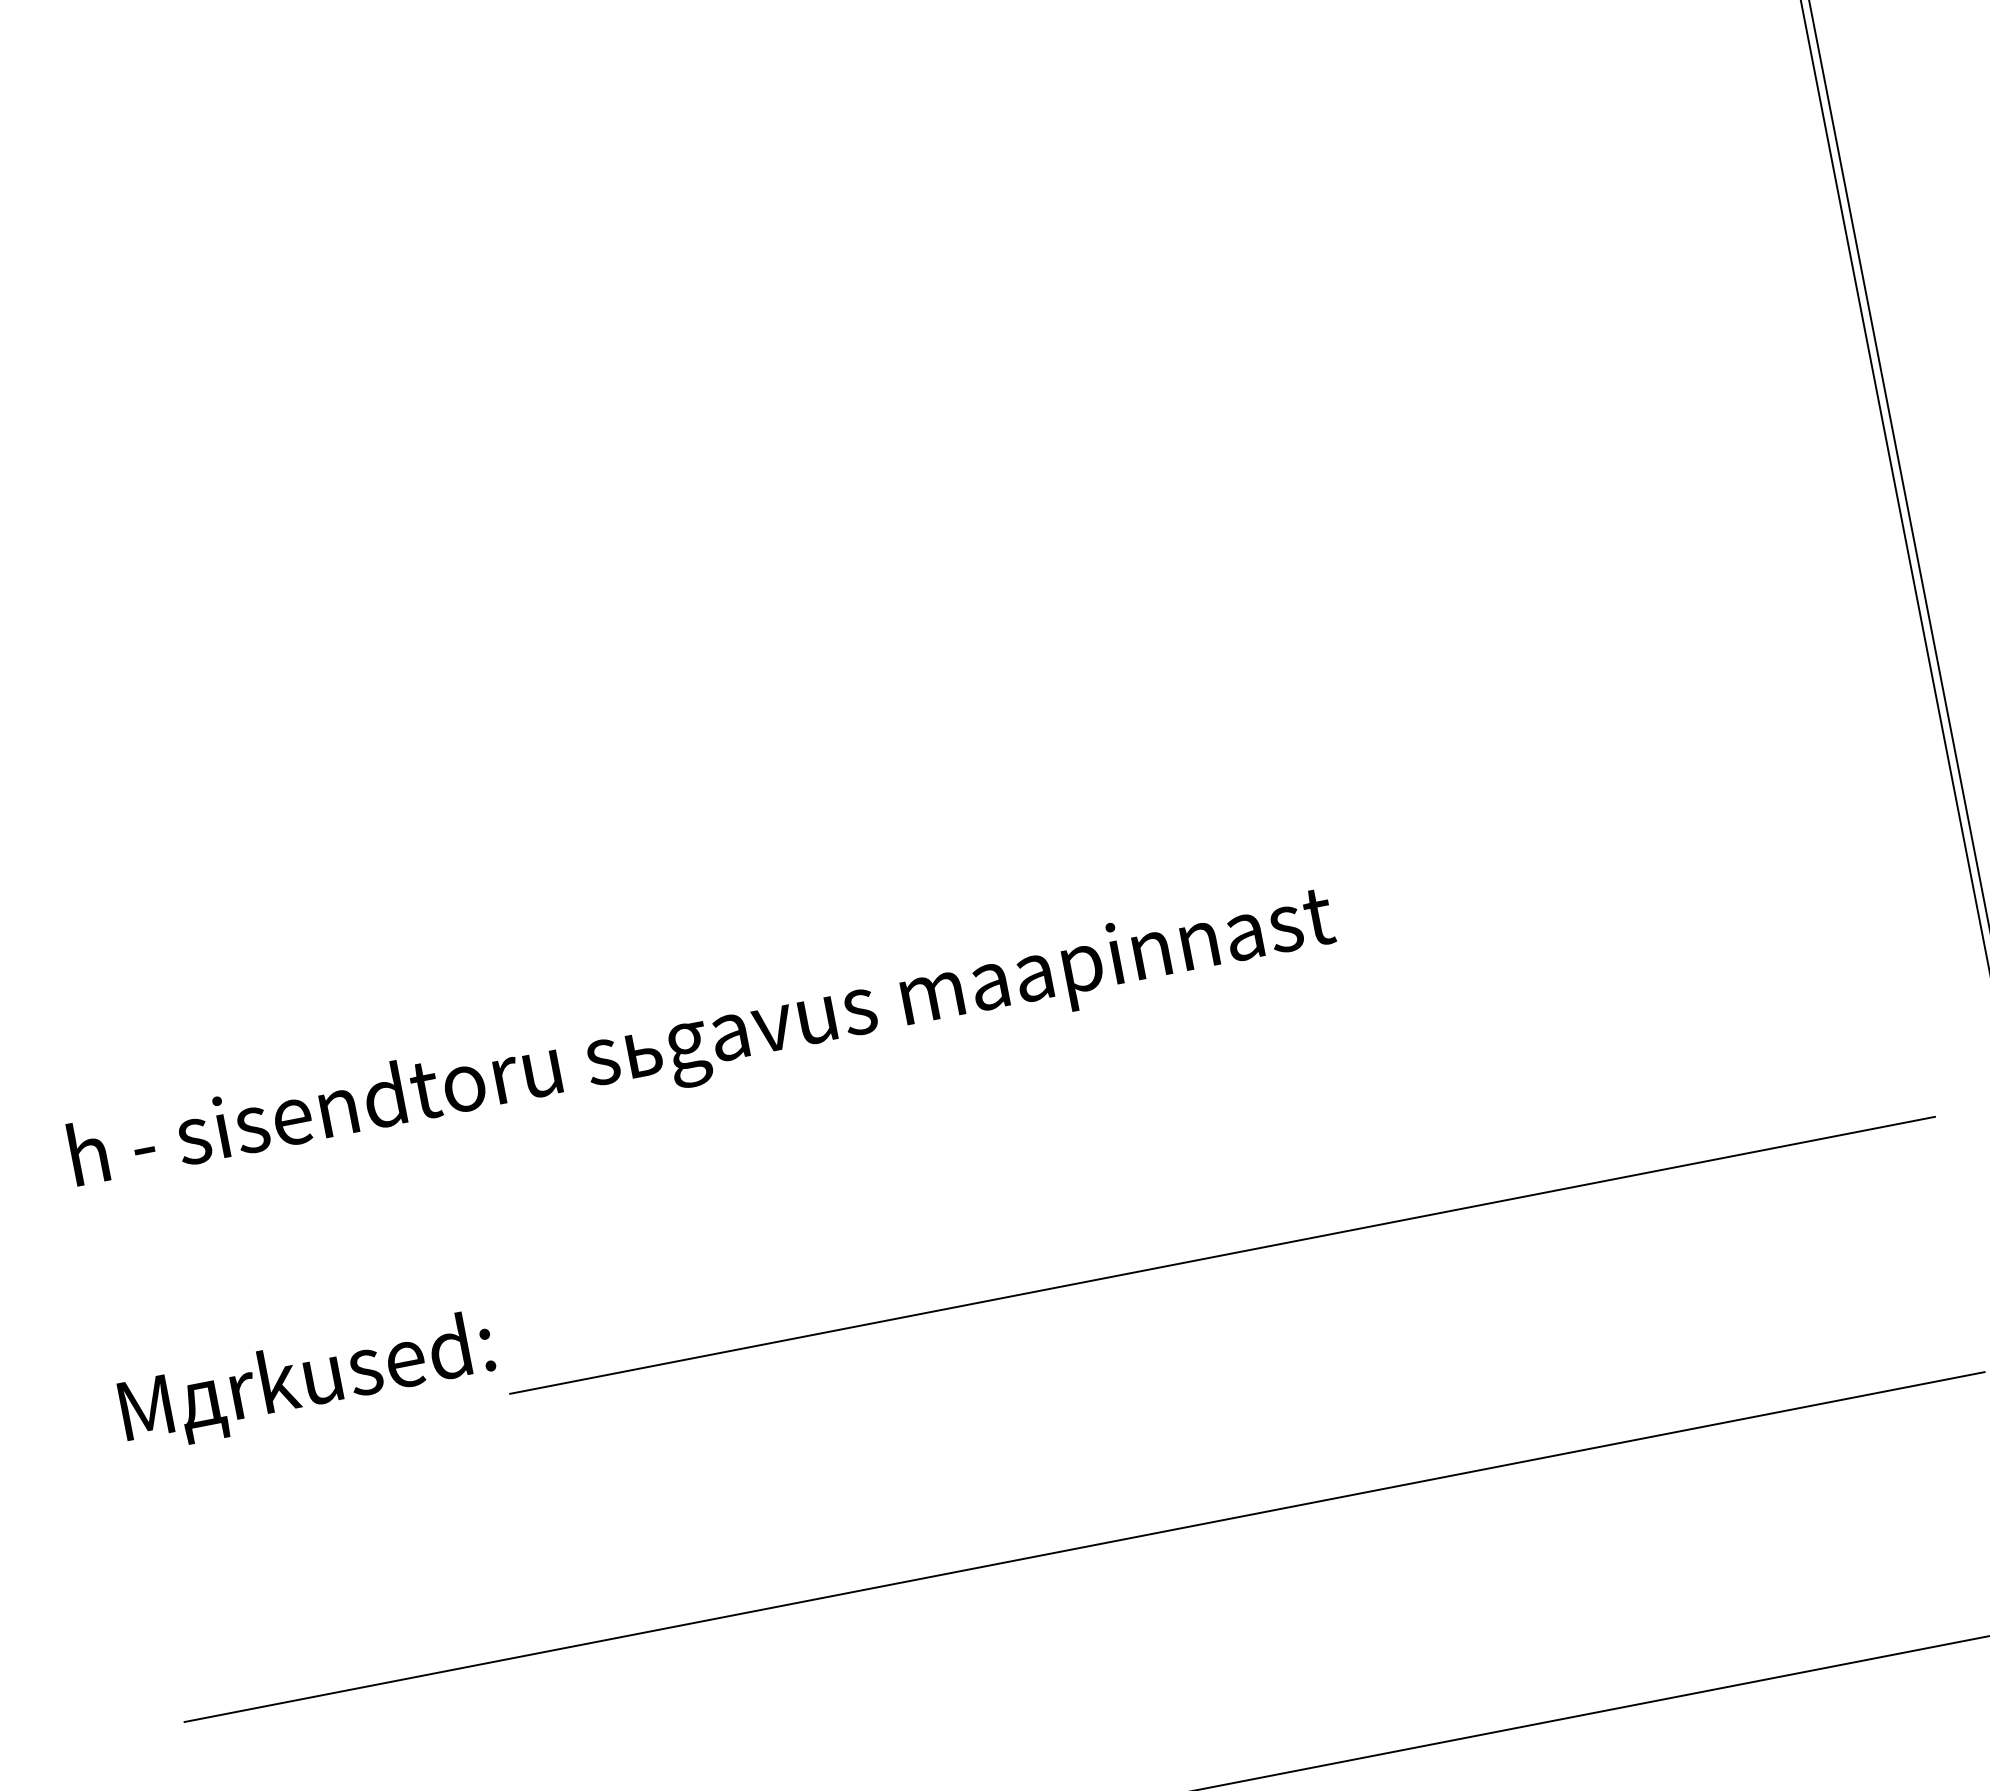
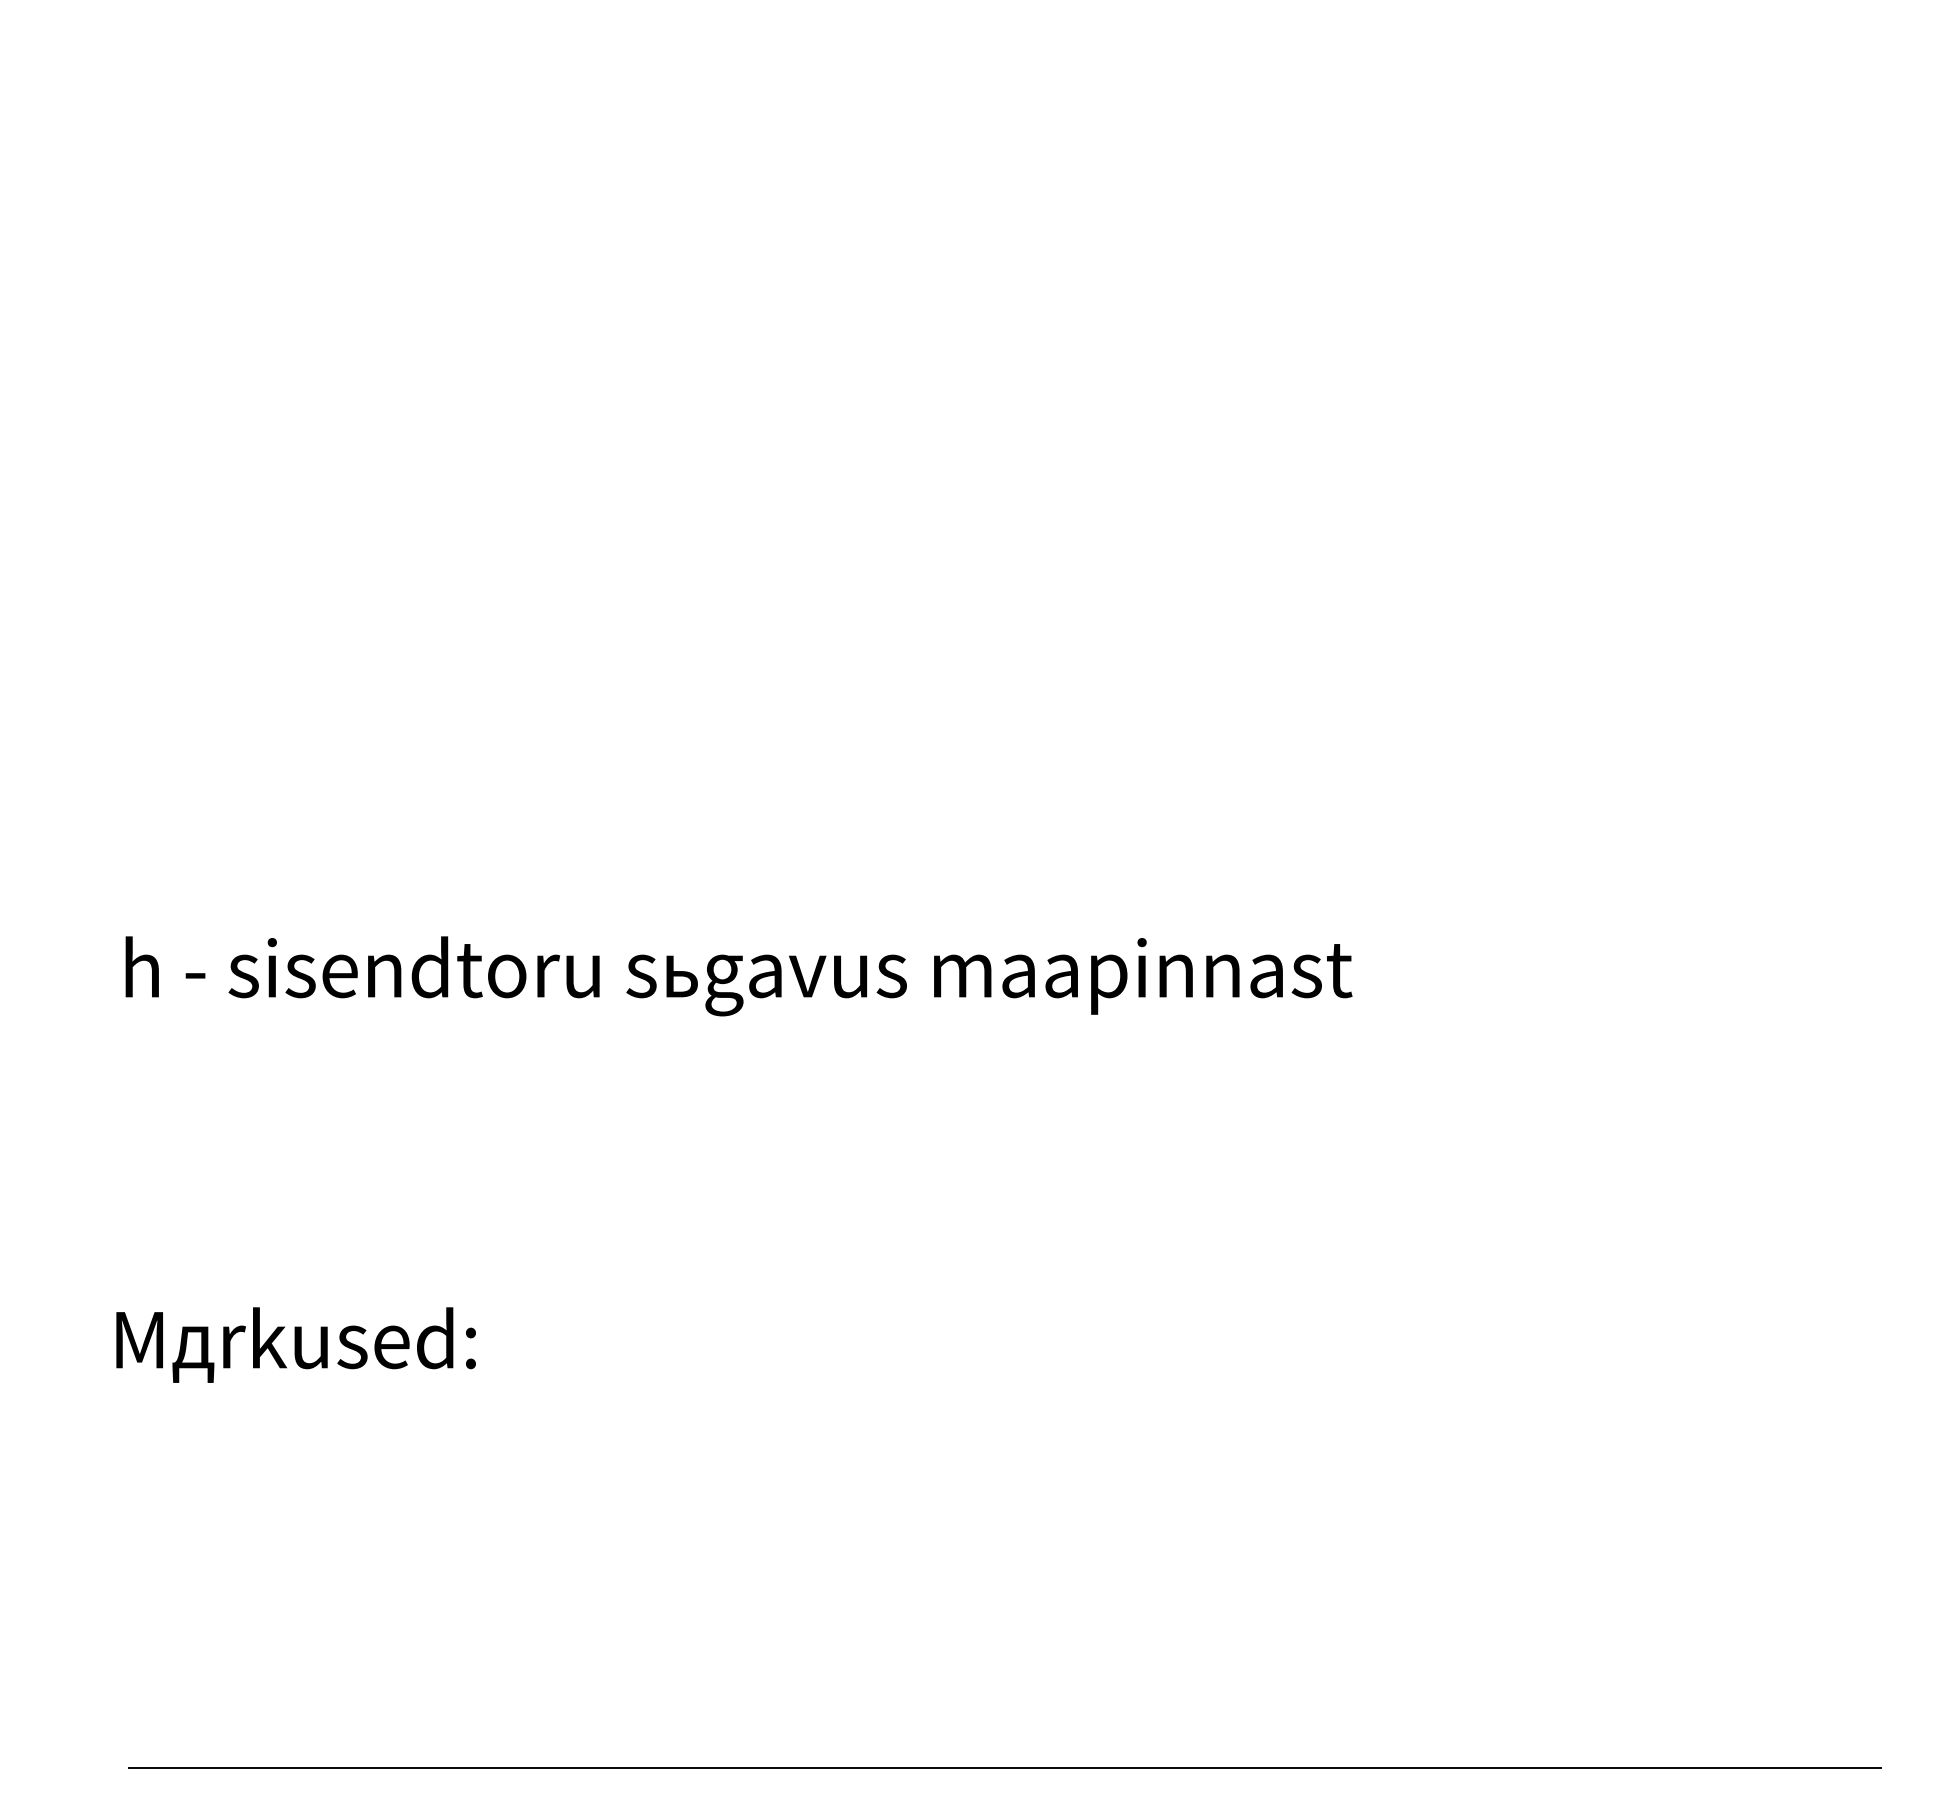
line: (1222, 1255) -> (1187, 1270), removed
text: (306, 1381) -> (295, 1344), moved
line: (1084, 1547) -> (1004, 1519), removed

